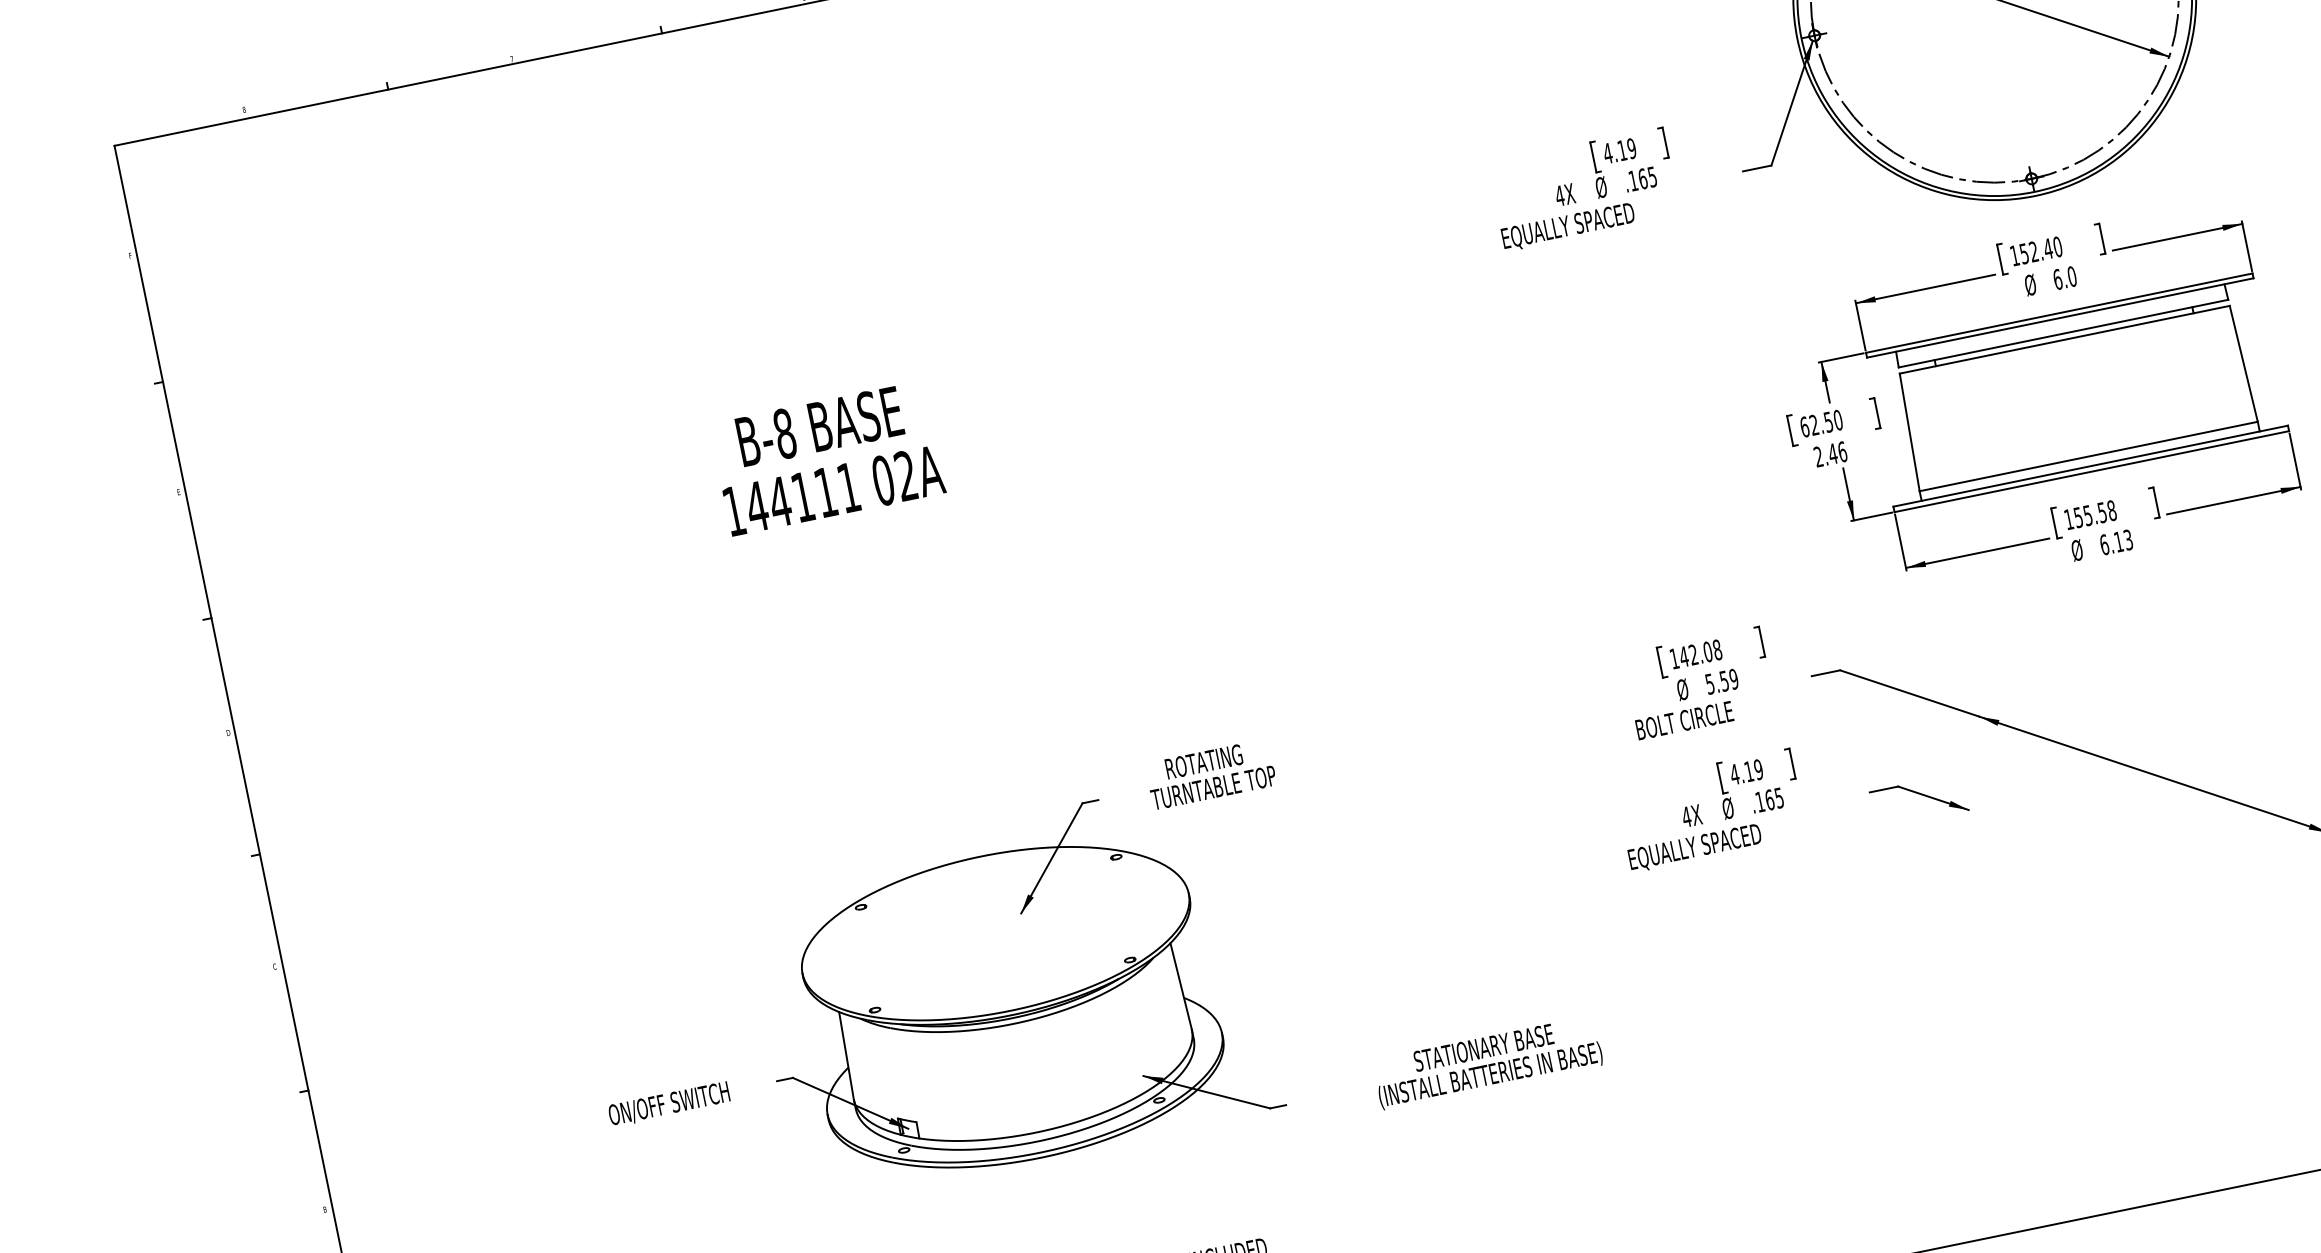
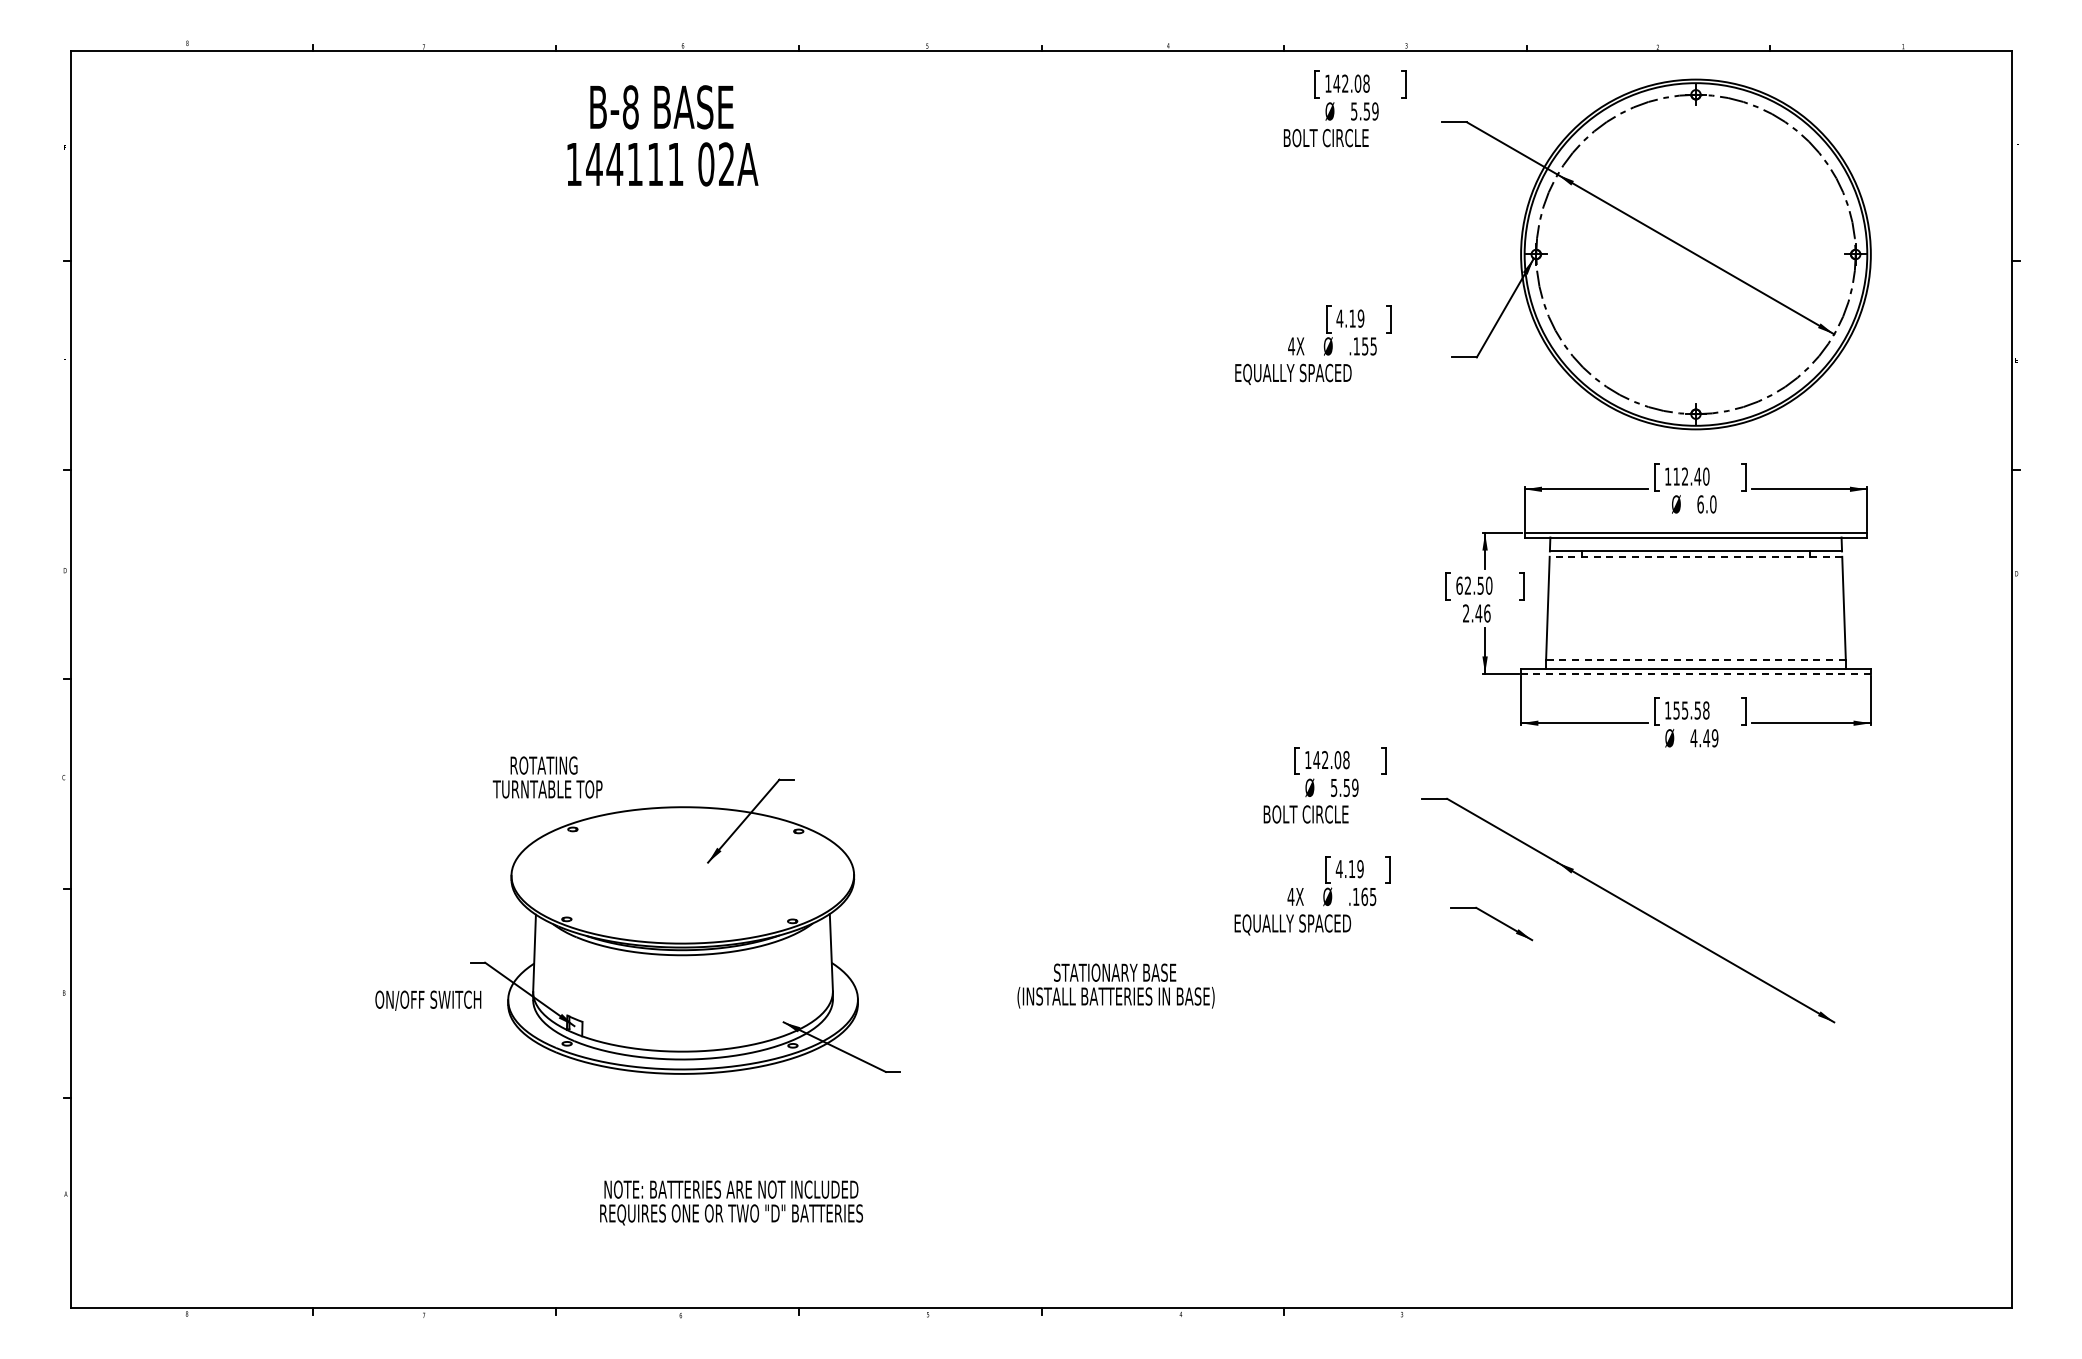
text: (1643, 179) -> (1365, 346), .165 -> .155
text: (2024, 253) -> (1676, 476), 152.40 -> 112.40
line: (2064, 339) -> (1695, 556), solid -> dashed
line: (2088, 456) -> (1695, 660), solid -> dashed
text: (827, 458) -> (662, 135), moved
line: (2091, 471) -> (1695, 673), solid -> dashed
text: (2116, 542) -> (1704, 738), 6.13 -> 4.49
text: (1210, 774) -> (547, 777), moved
text: (1487, 1062) -> (1115, 985), moved
text: (669, 1104) -> (428, 1000), moved

